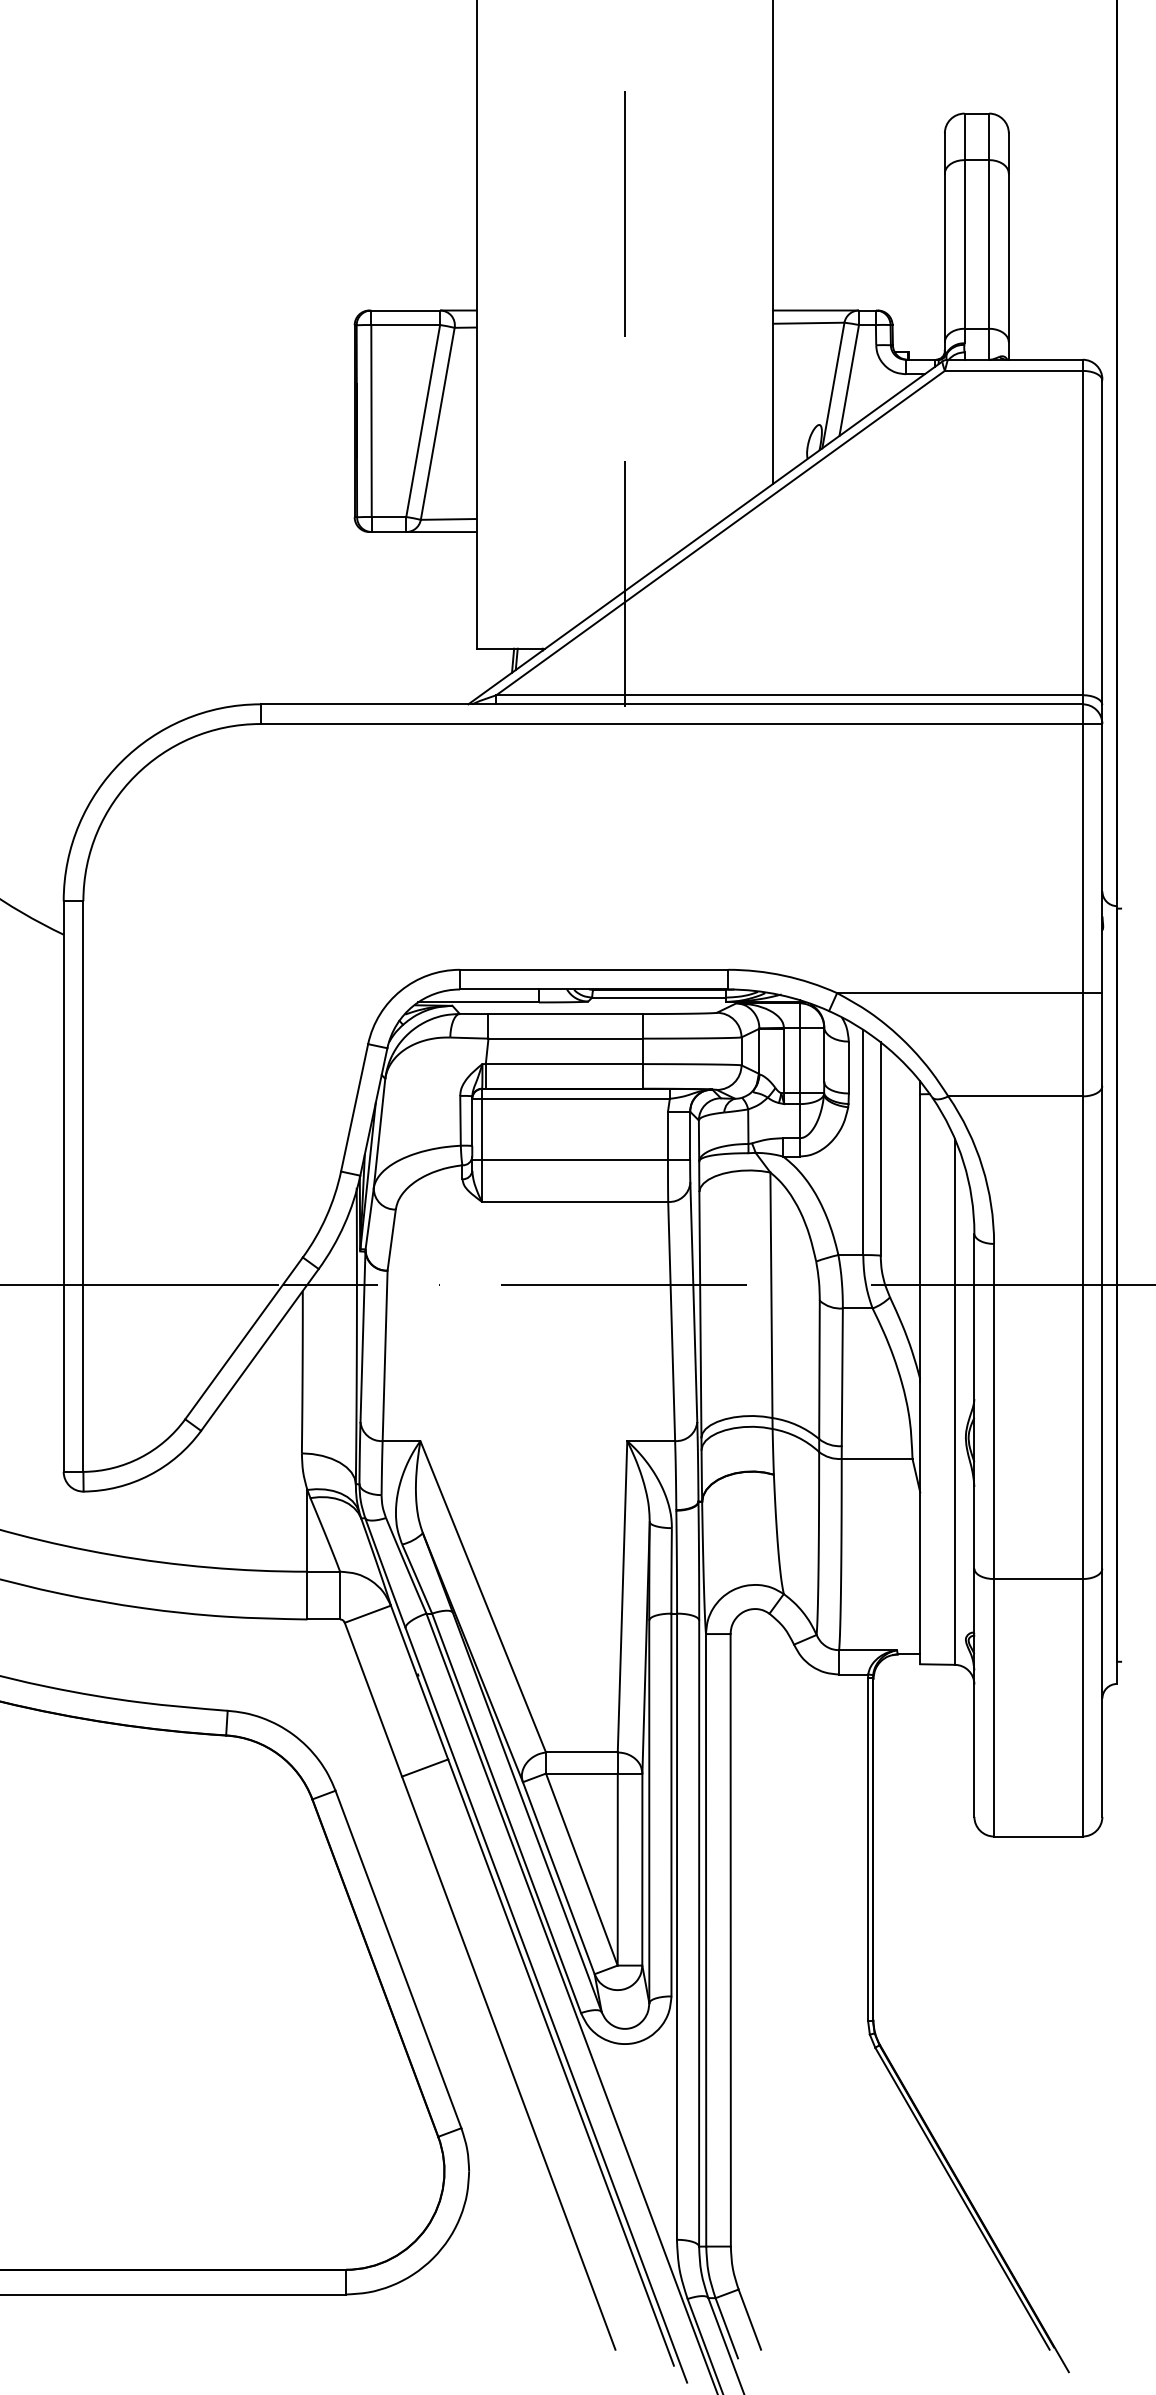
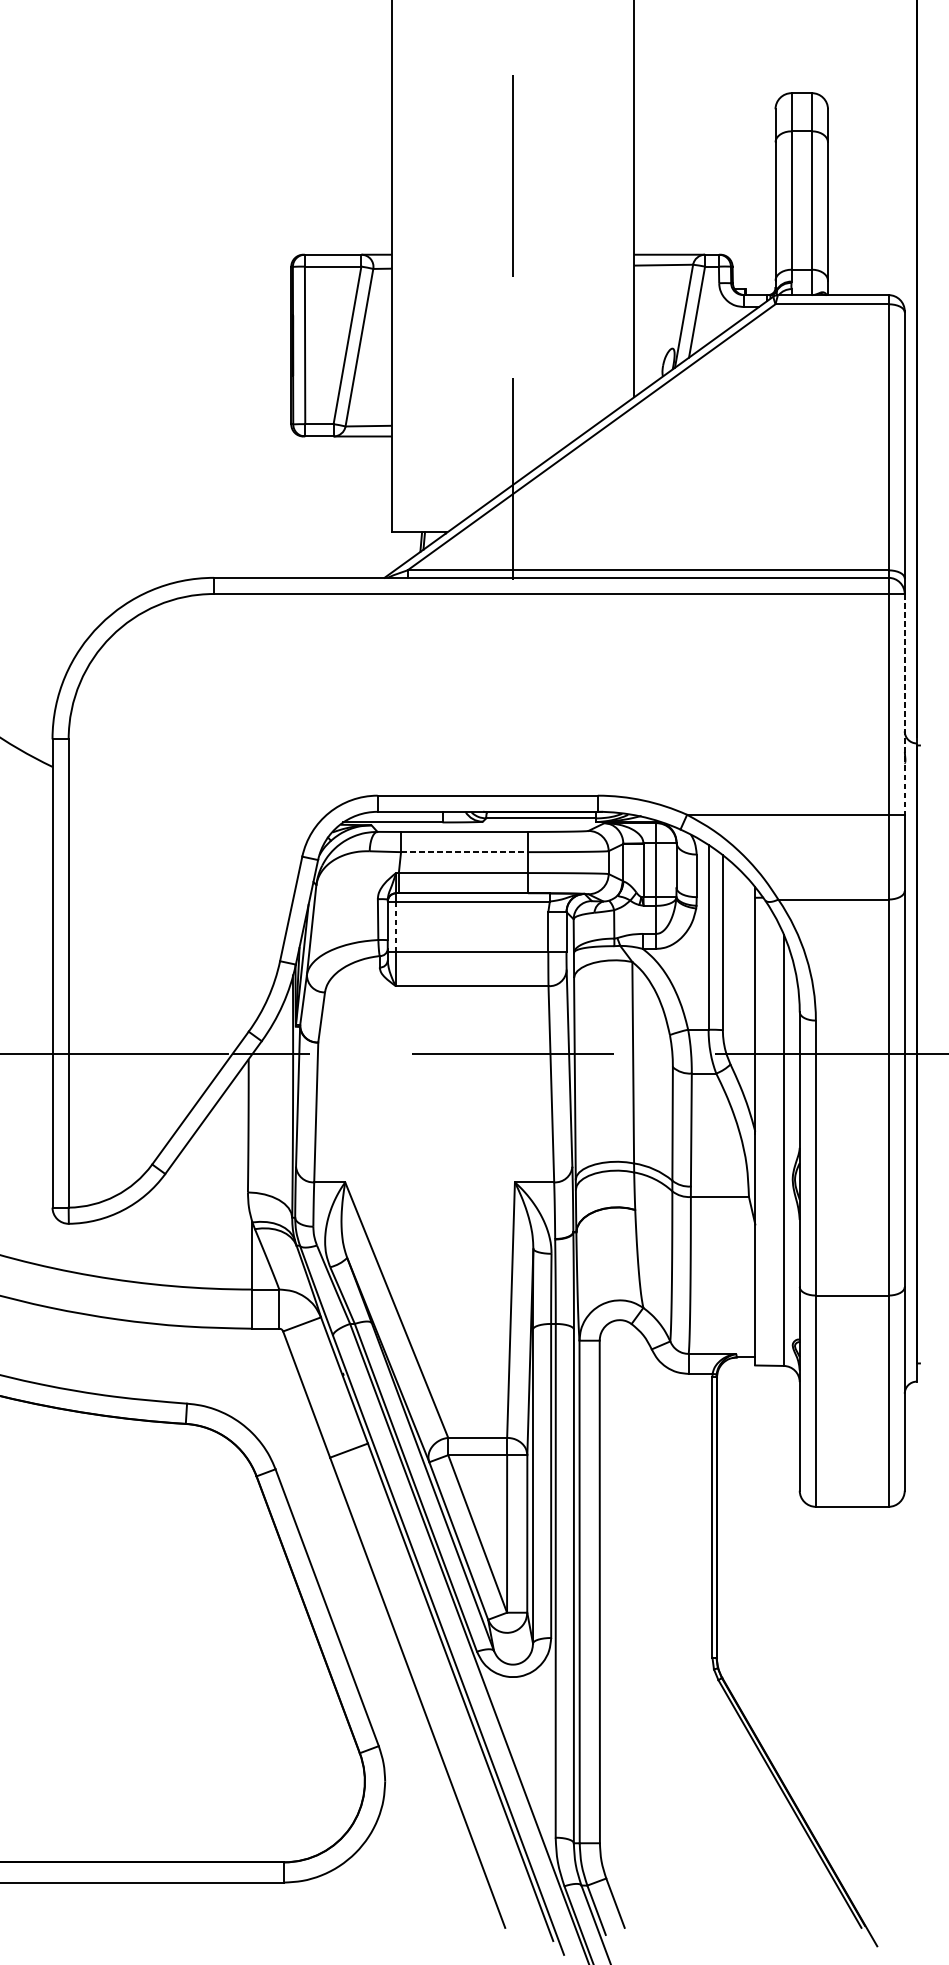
line: (1102, 858) -> (904, 704), solid -> dashed
line: (566, 1038) -> (465, 852), solid -> dashed
line: (482, 1129) -> (396, 926), solid -> dashed

